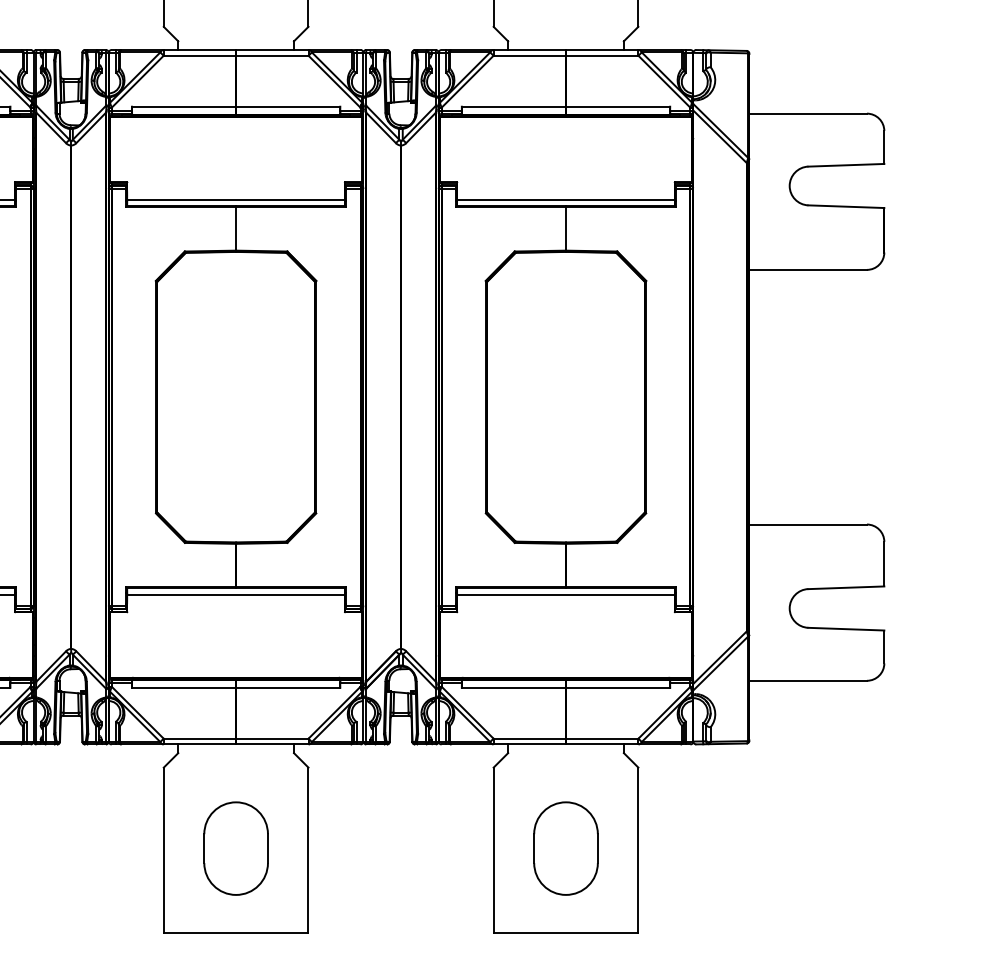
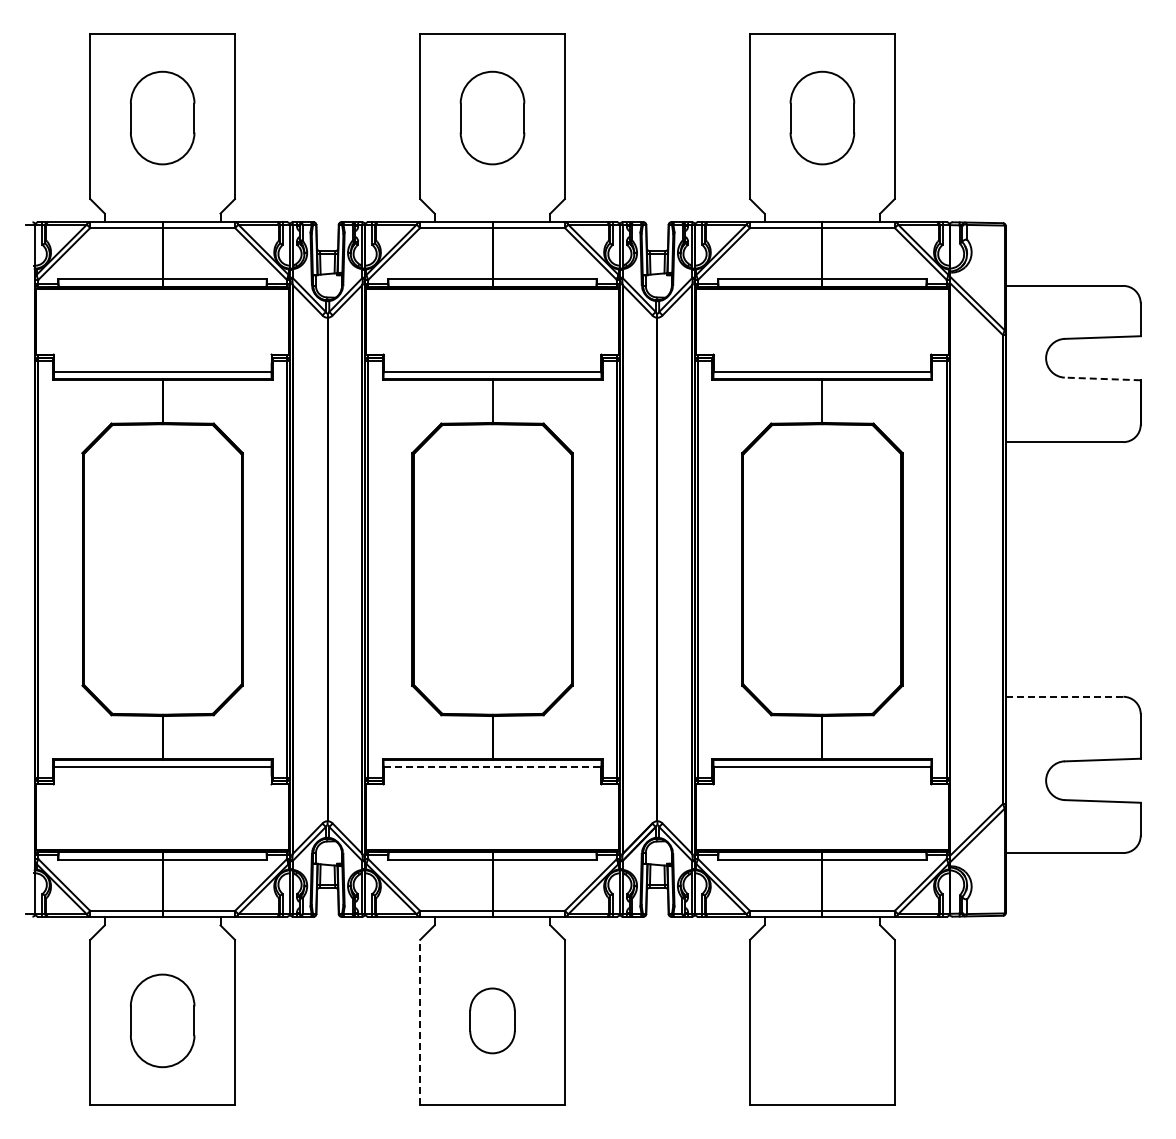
line: (846, 206) -> (1102, 378), solid -> dashed
line: (808, 524) -> (1064, 696), solid -> dashed
line: (236, 594) -> (492, 766), solid -> dashed
part: (236, 848) -> (492, 1020), size x0.7
part: (566, 848) -> (822, 1020), removed
line: (164, 849) -> (420, 1021), solid -> dashed

